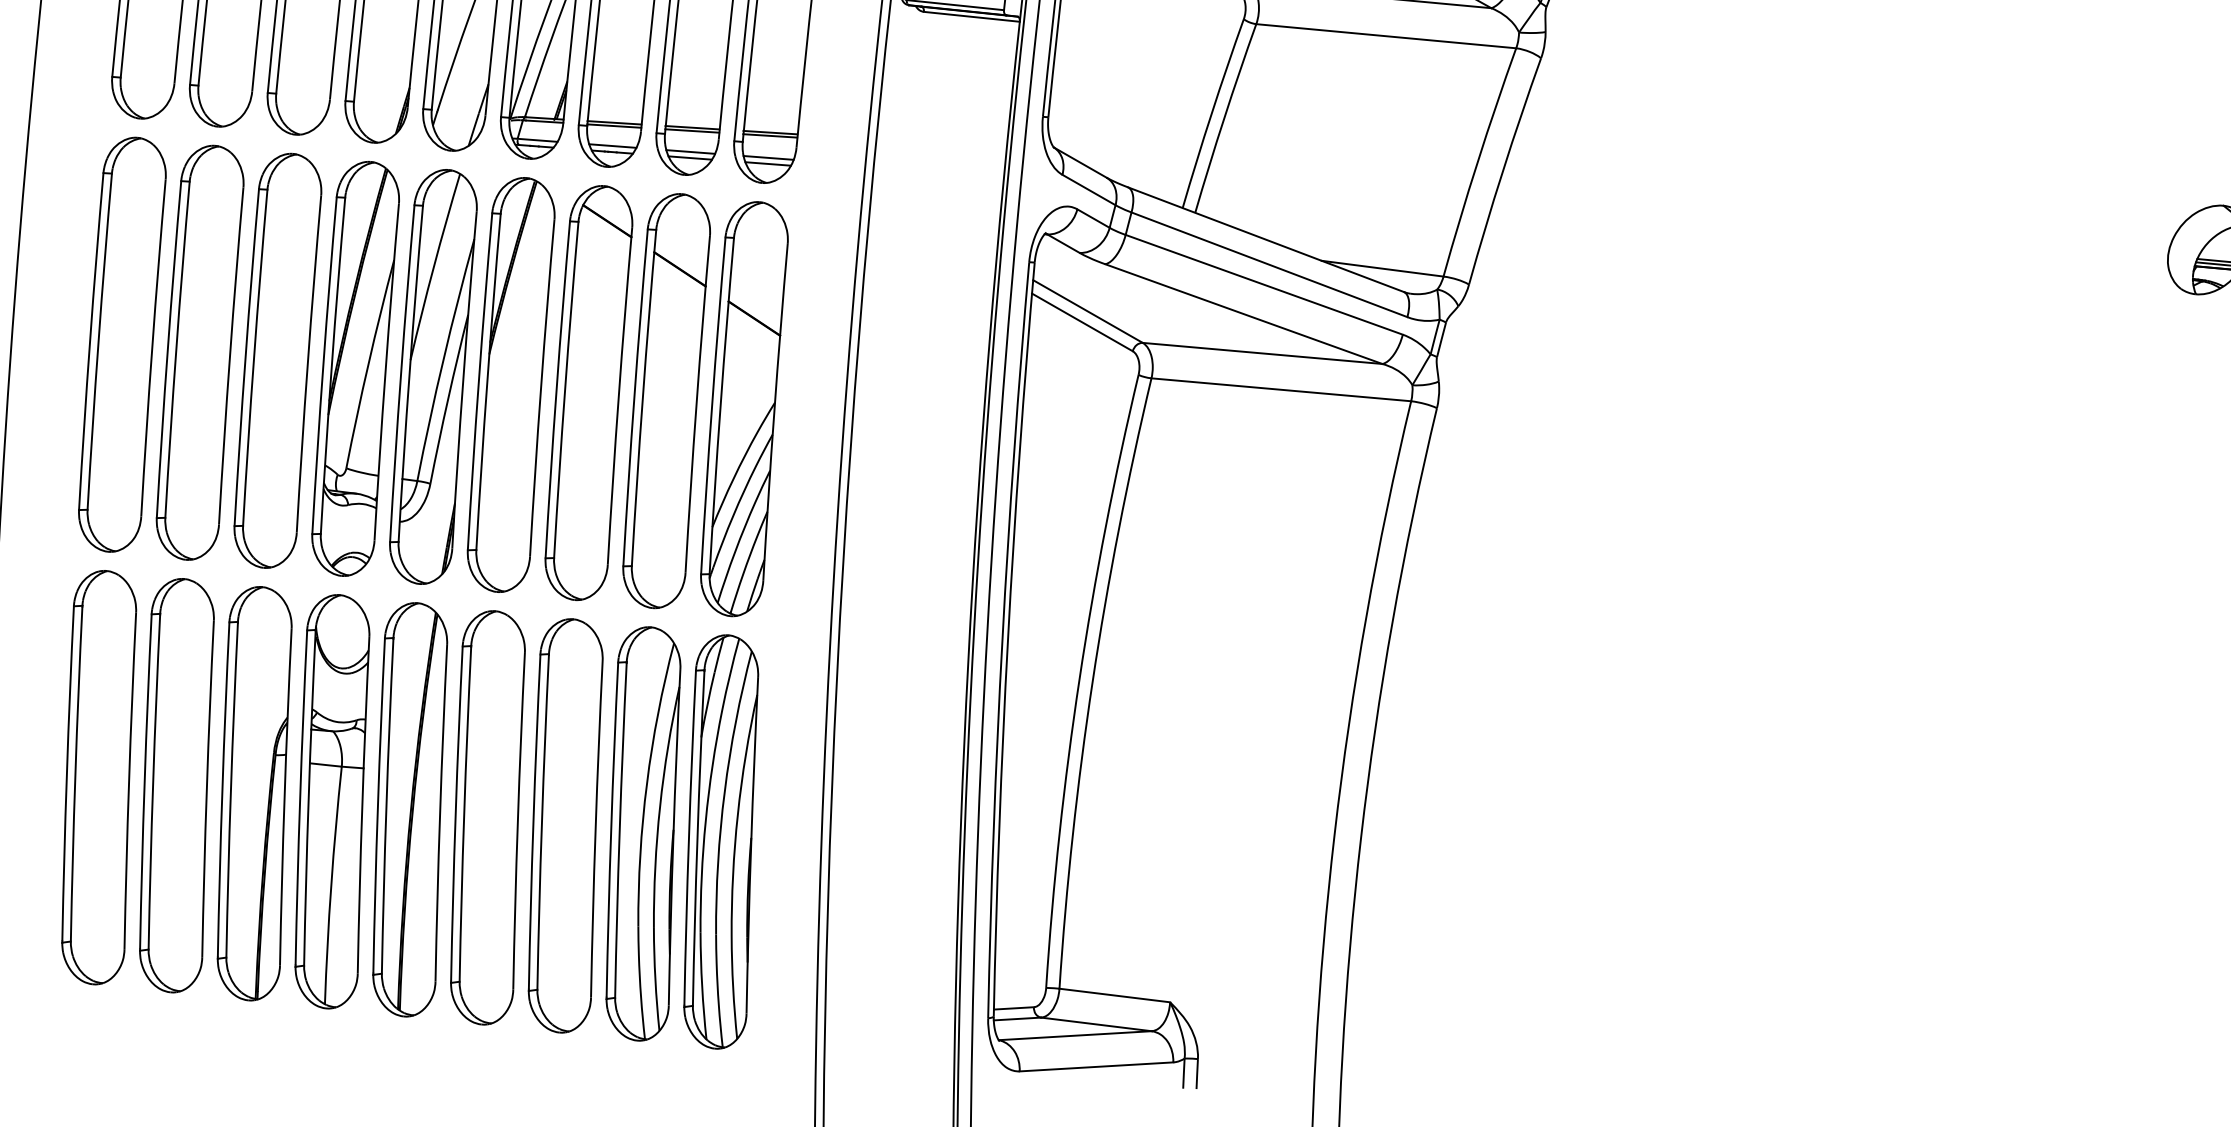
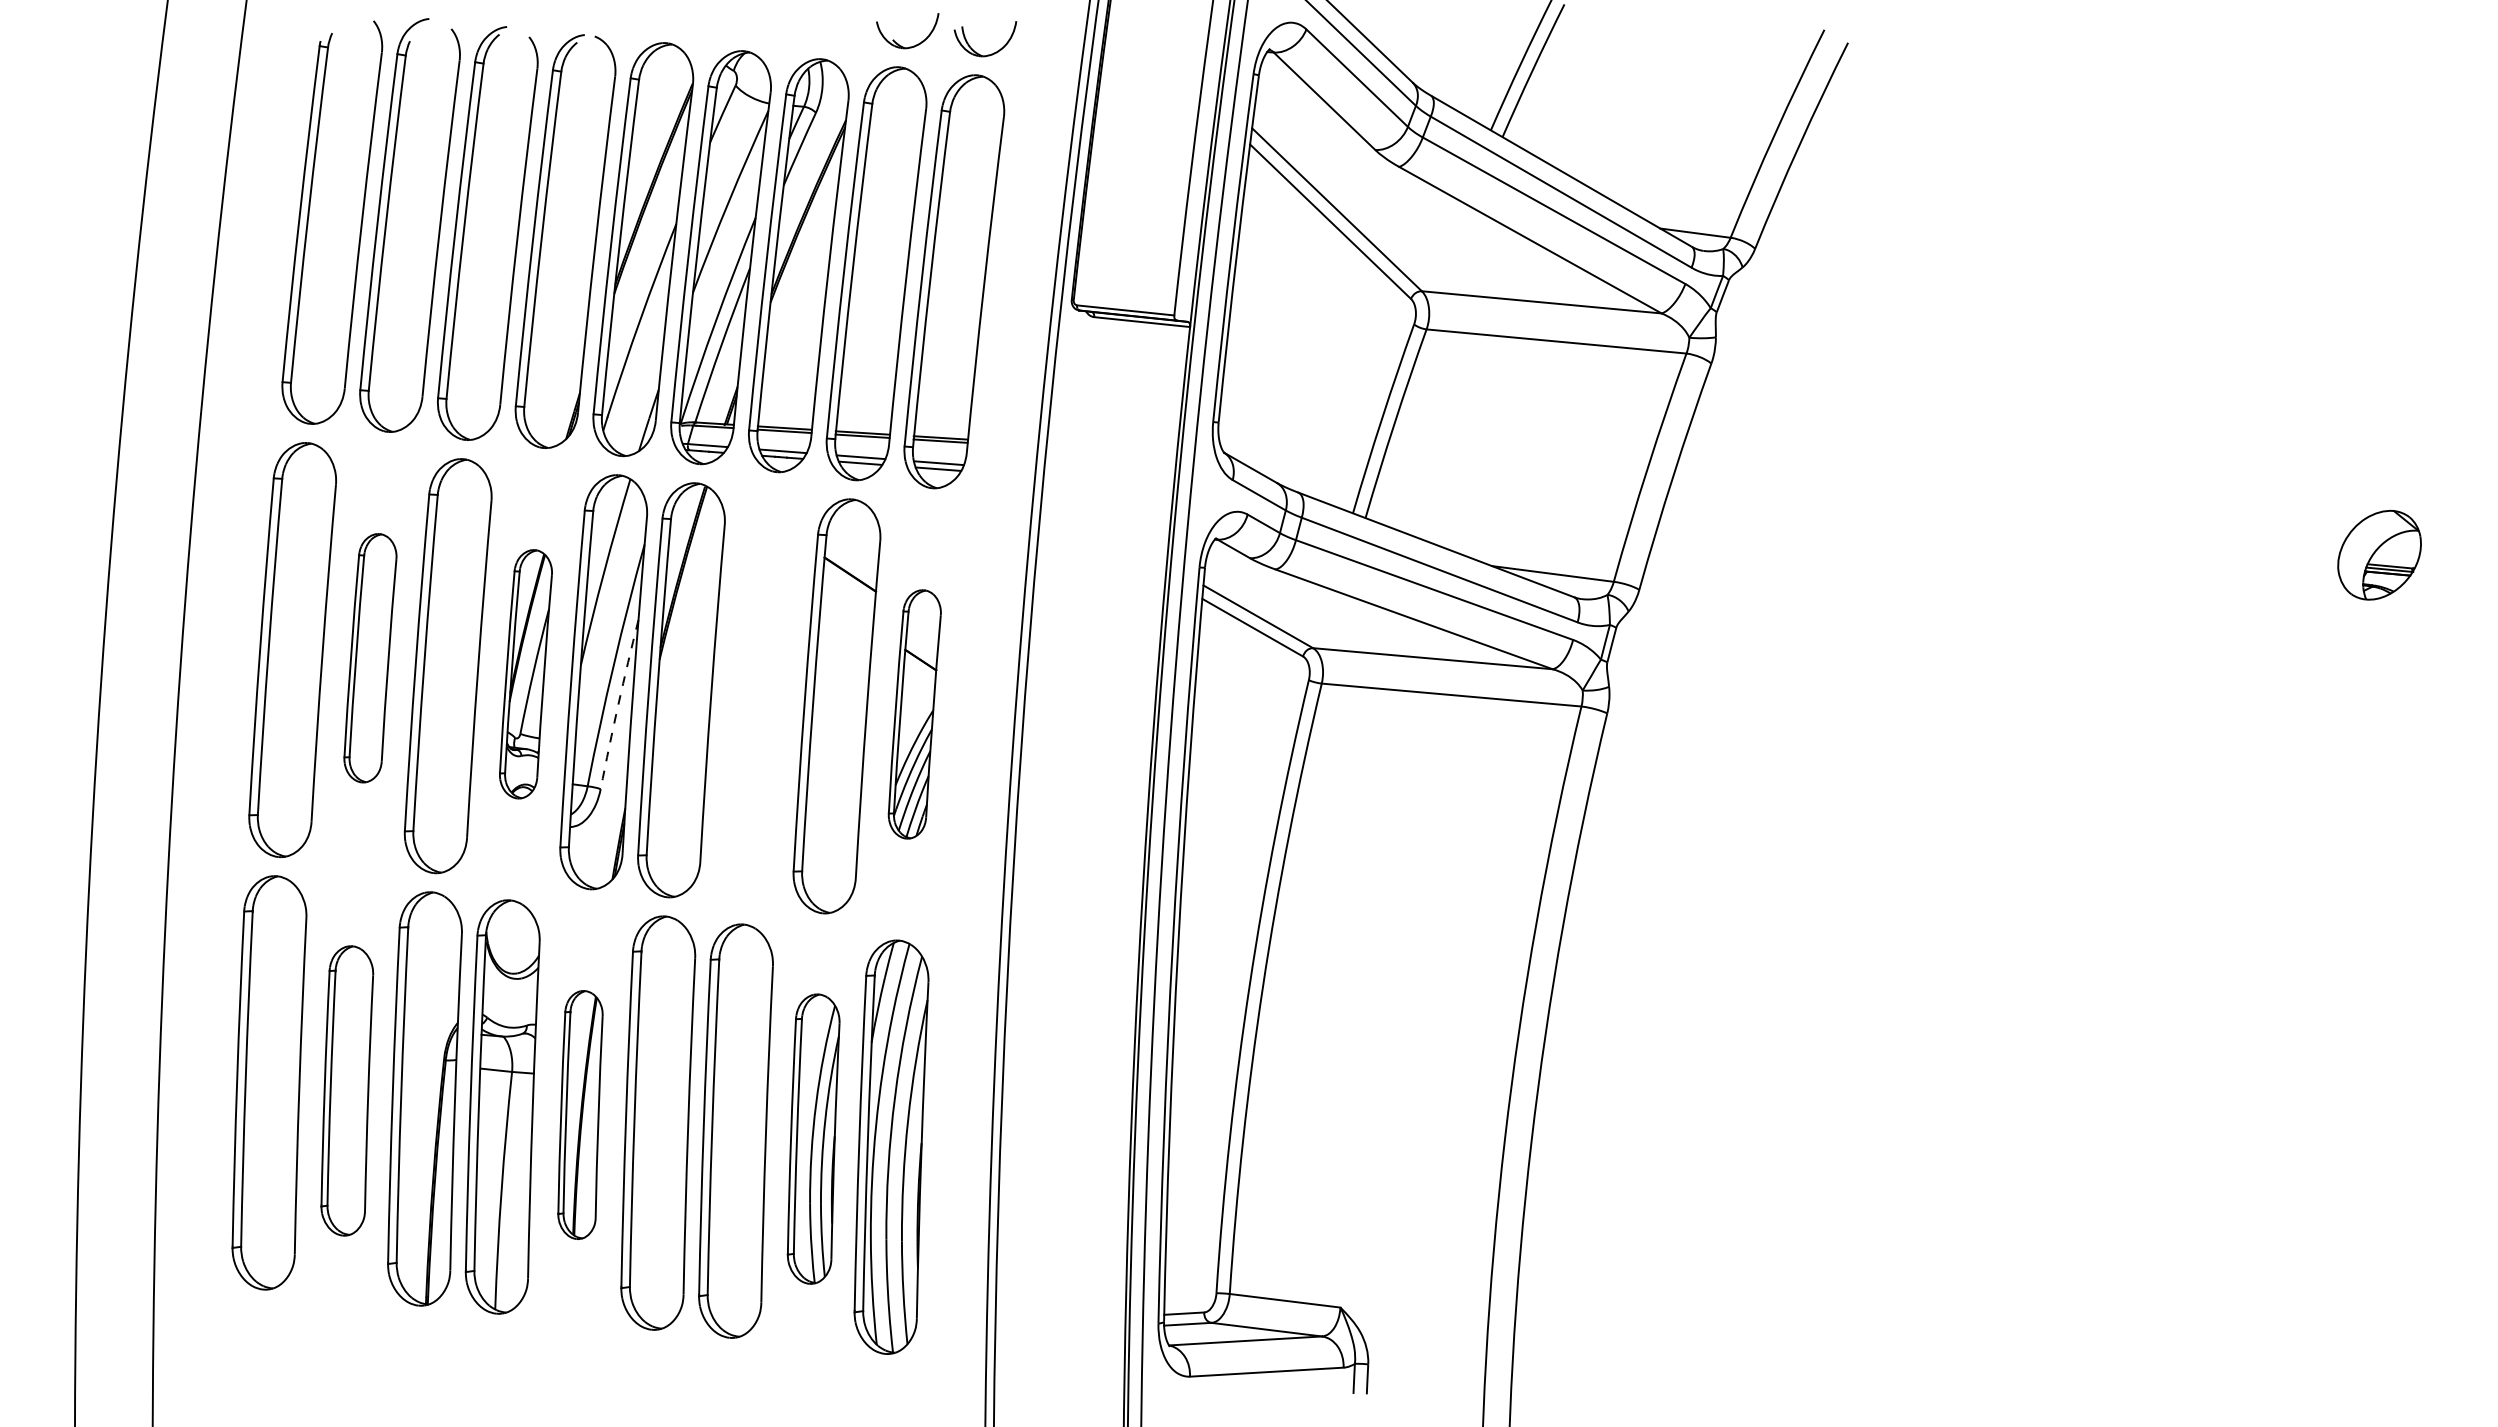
part: (200, 353) -> (370, 658), size x0.6
part: (355, 369) -> (525, 674), size x0.6
part: (588, 393) -> (758, 698), removed
arc: (448, 399) -> (618, 704), solid -> dashed
part: (744, 409) -> (914, 714), size x0.6
part: (177, 785) -> (347, 1090), size x0.7
part: (410, 809) -> (580, 1114), size x0.6
part: (643, 833) -> (813, 1138), size x0.7

